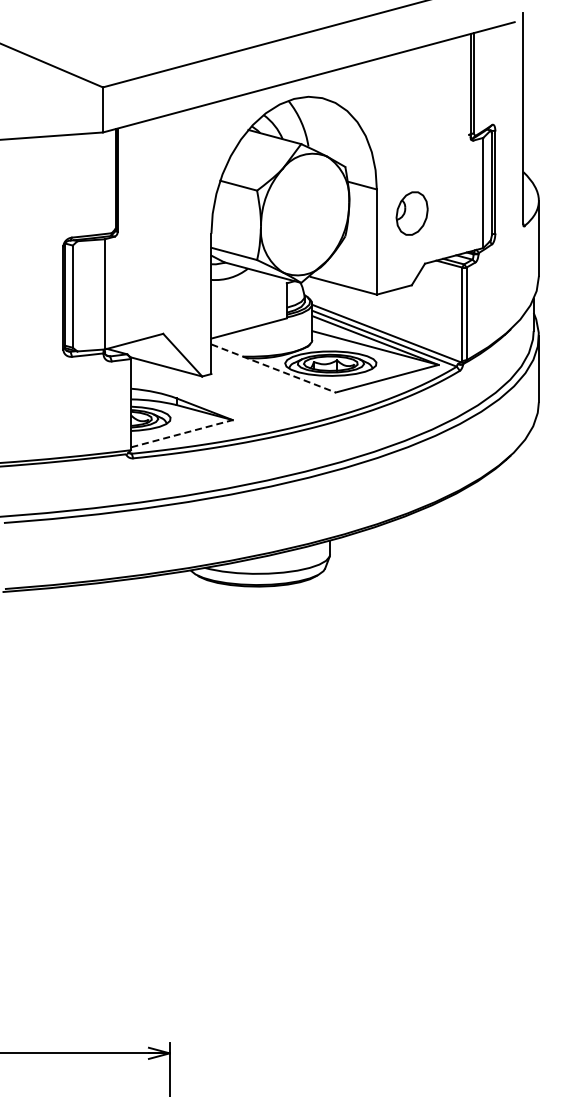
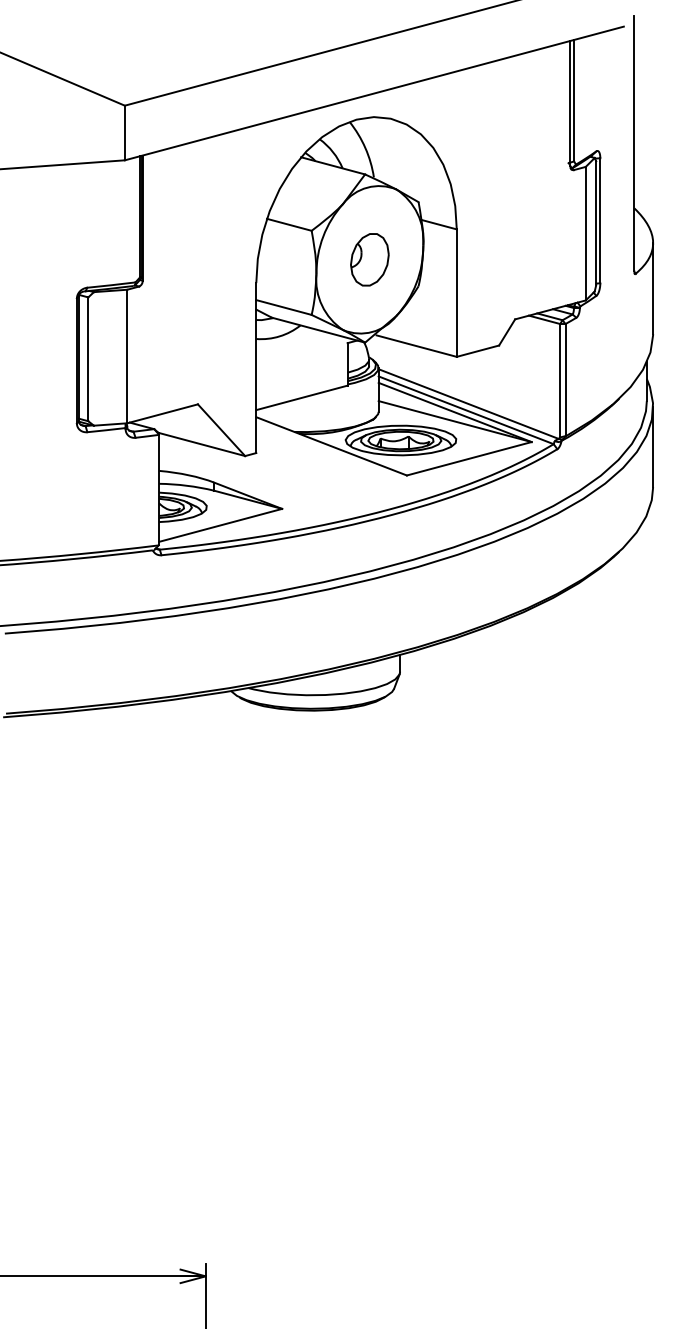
part: (411, 213) -> (369, 259), moved
line: (273, 368) -> (331, 446), dashed -> solid
line: (182, 433) -> (221, 525), dashed -> solid

